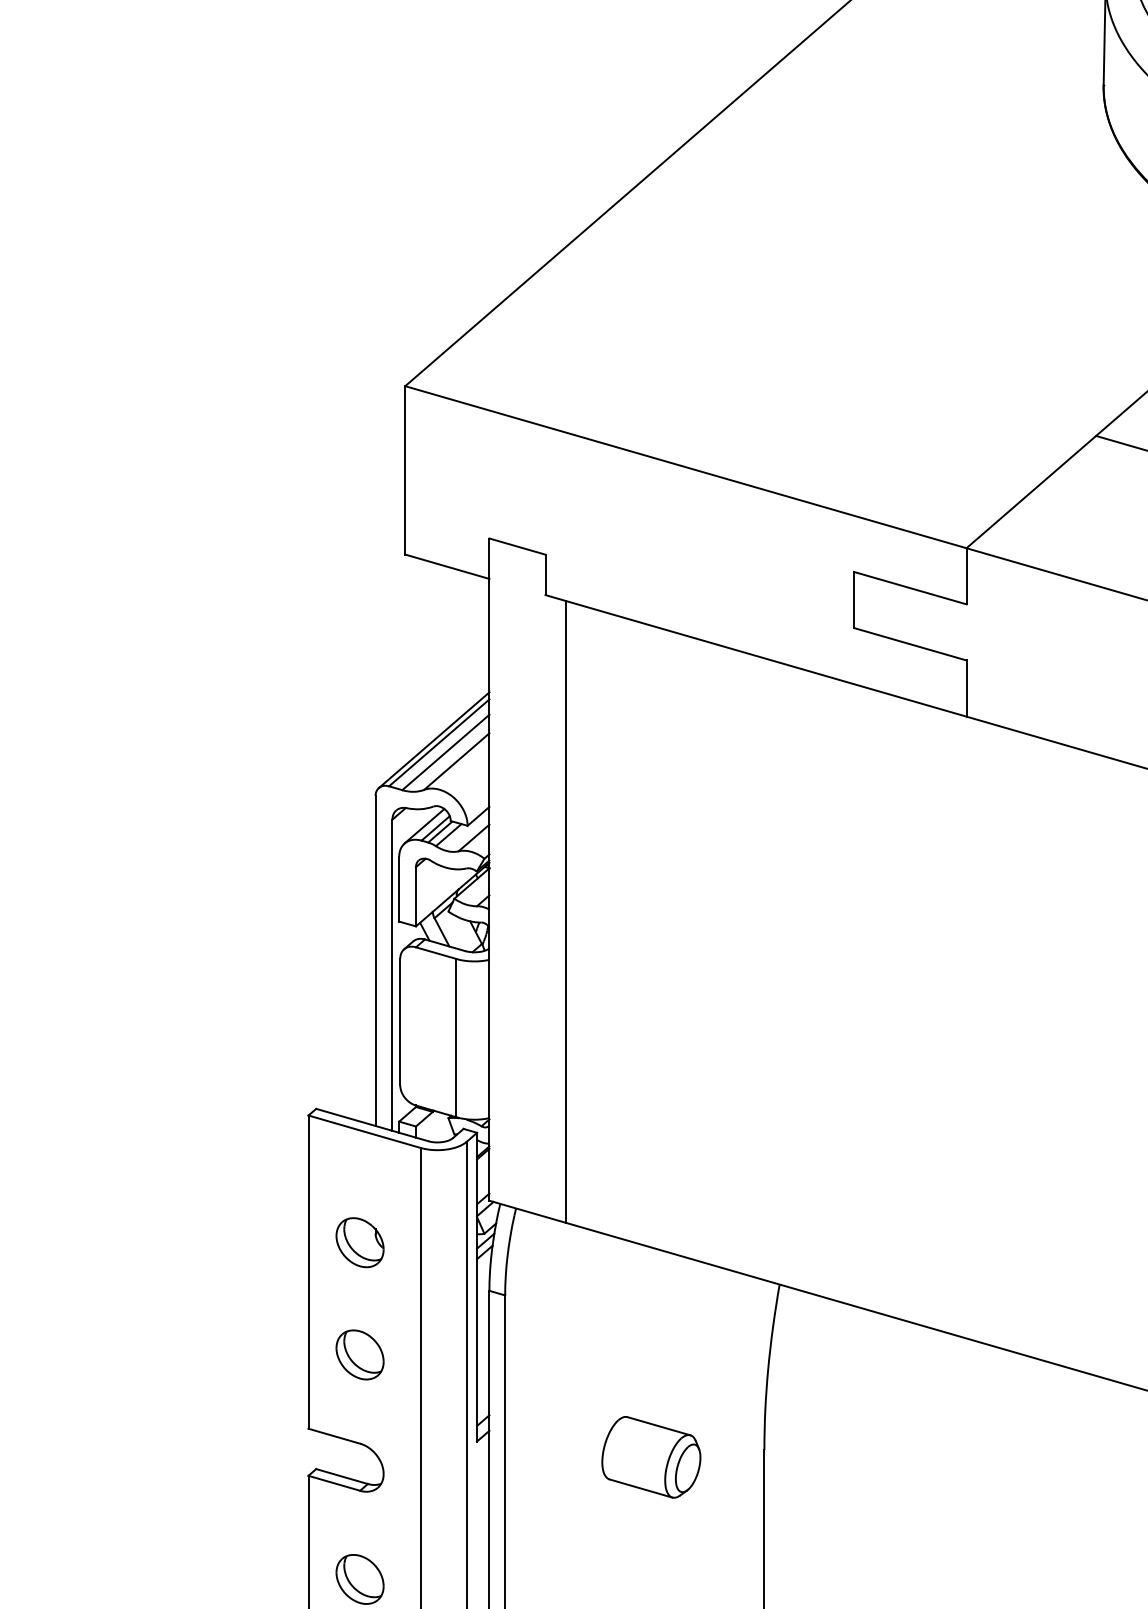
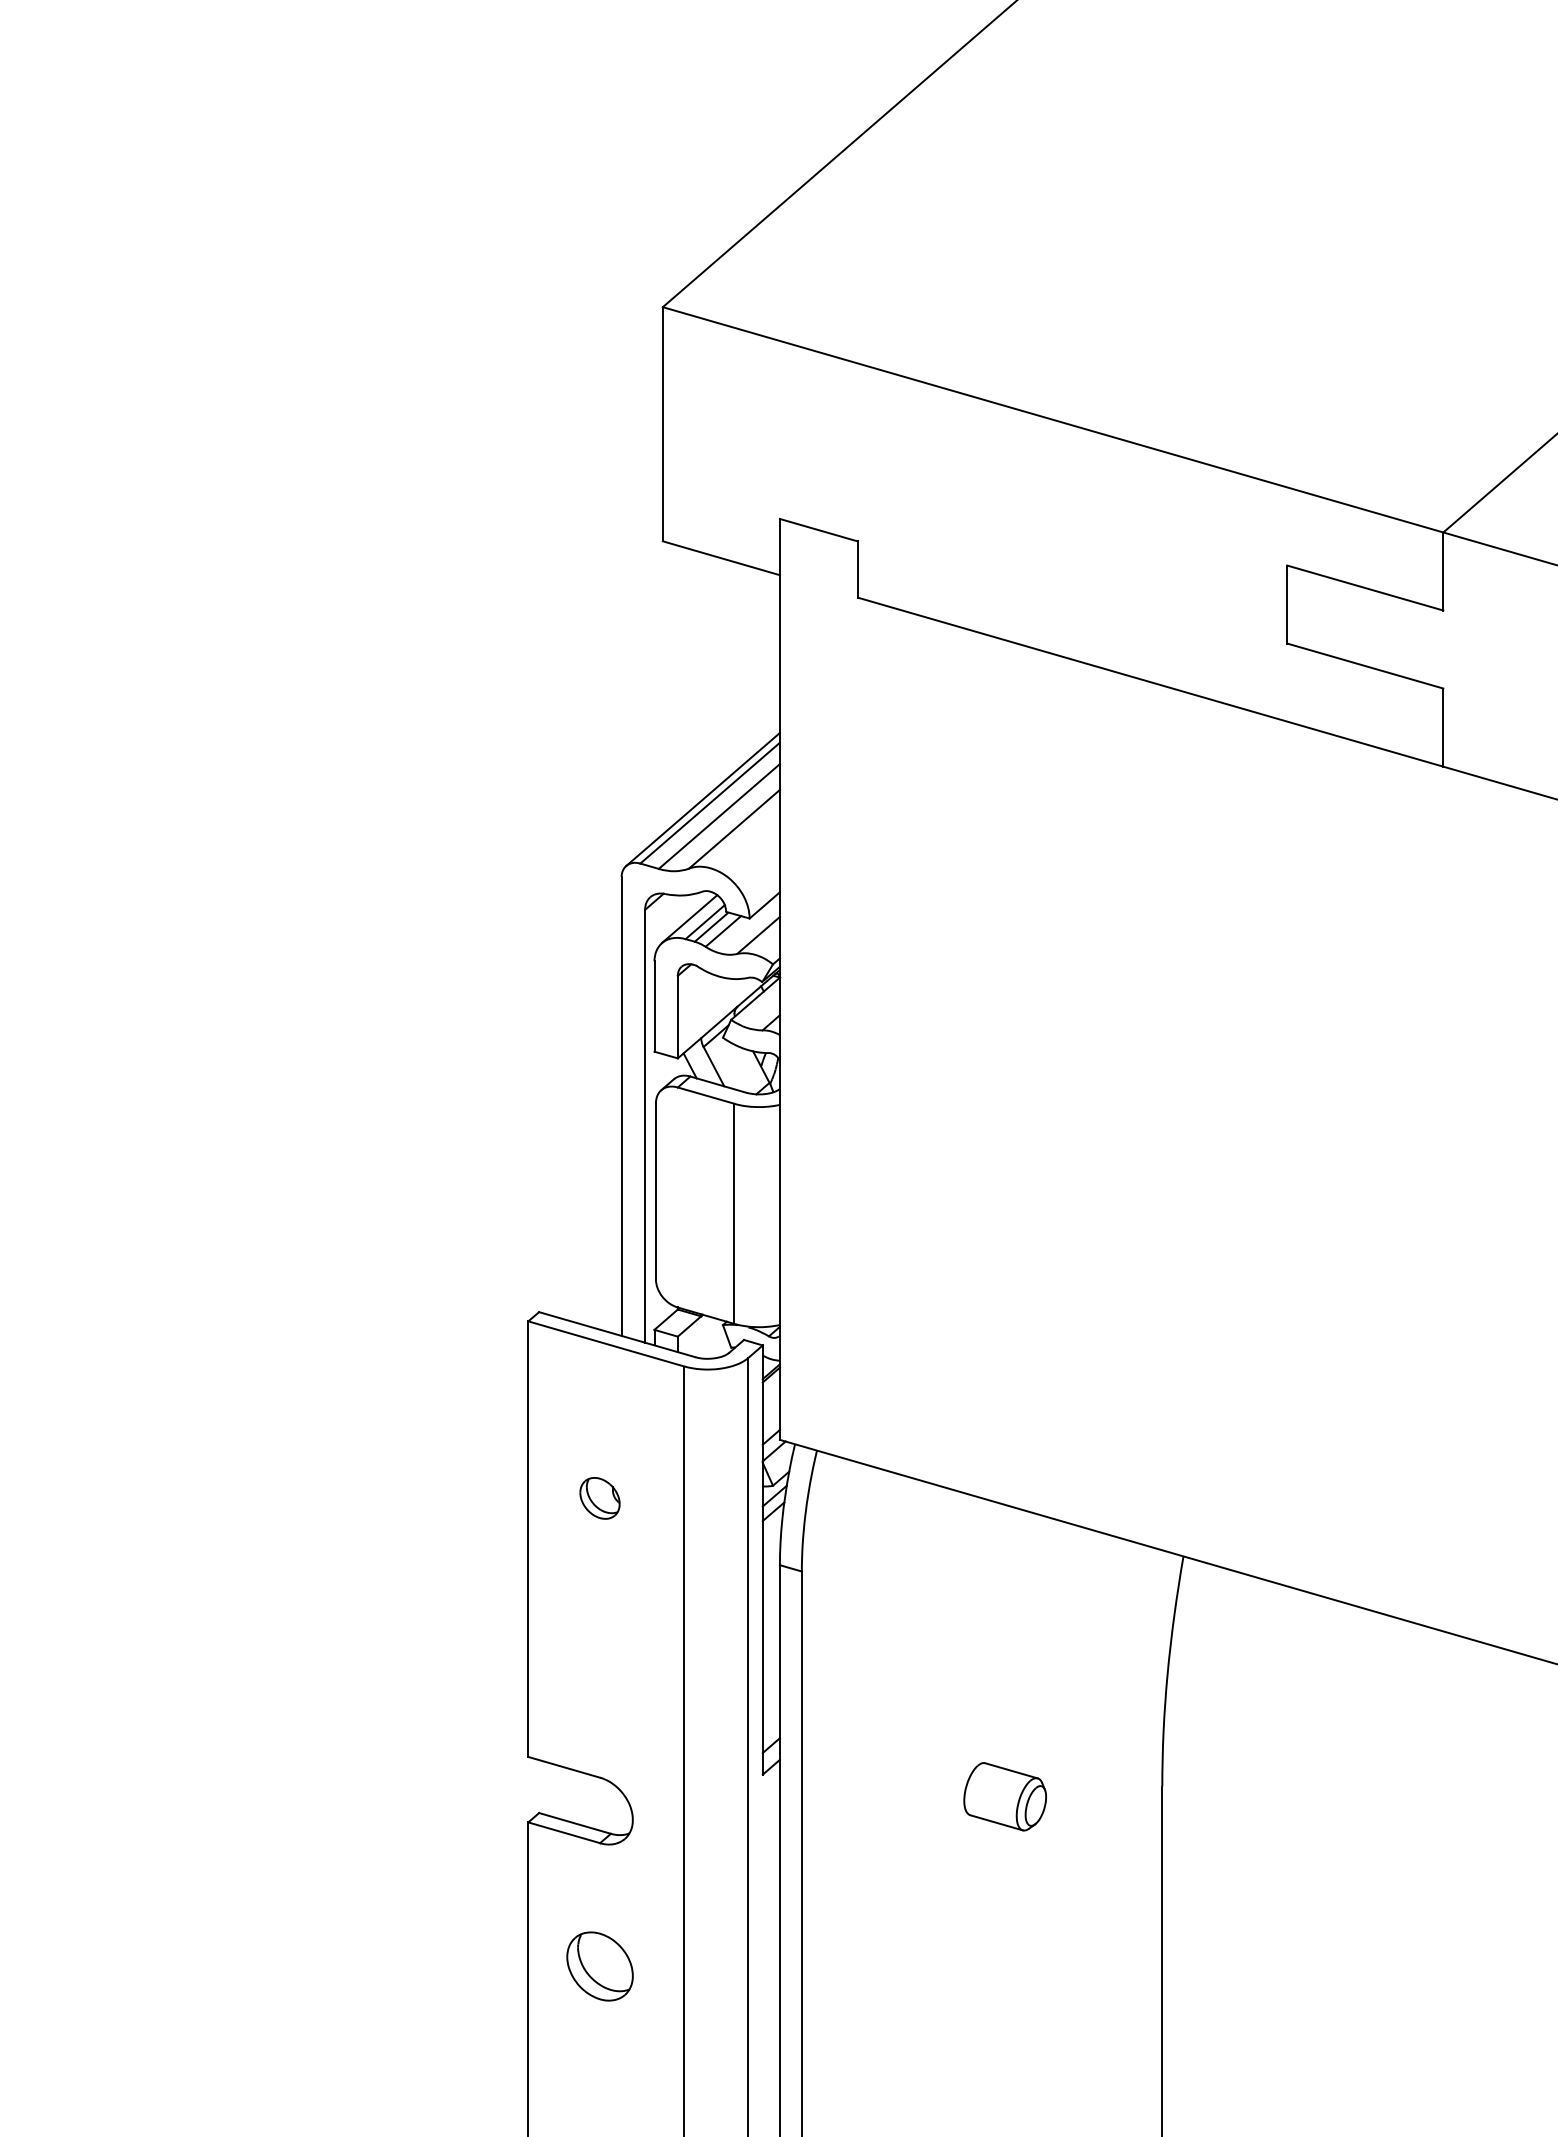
line: (565, 911) -> (885, 1037), removed
part: (359, 1242) -> (599, 1497), size x0.6
part: (359, 1354) -> (599, 1653), removed
part: (651, 1457) -> (1005, 1796), size x0.6

